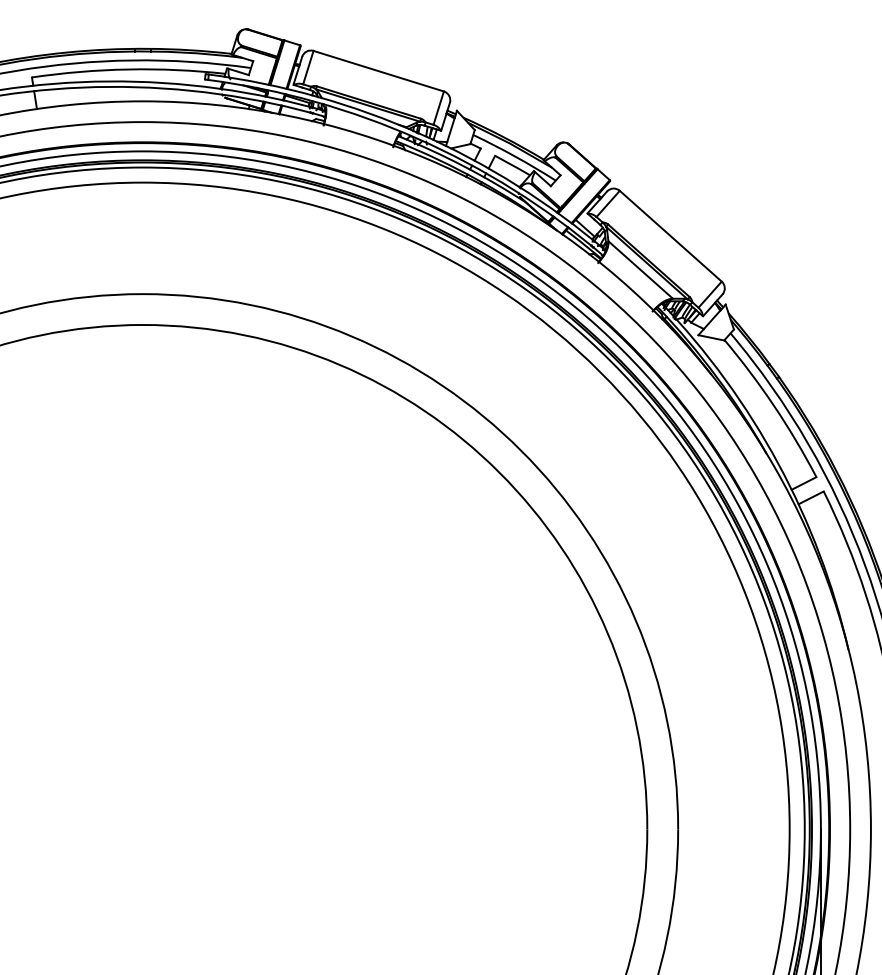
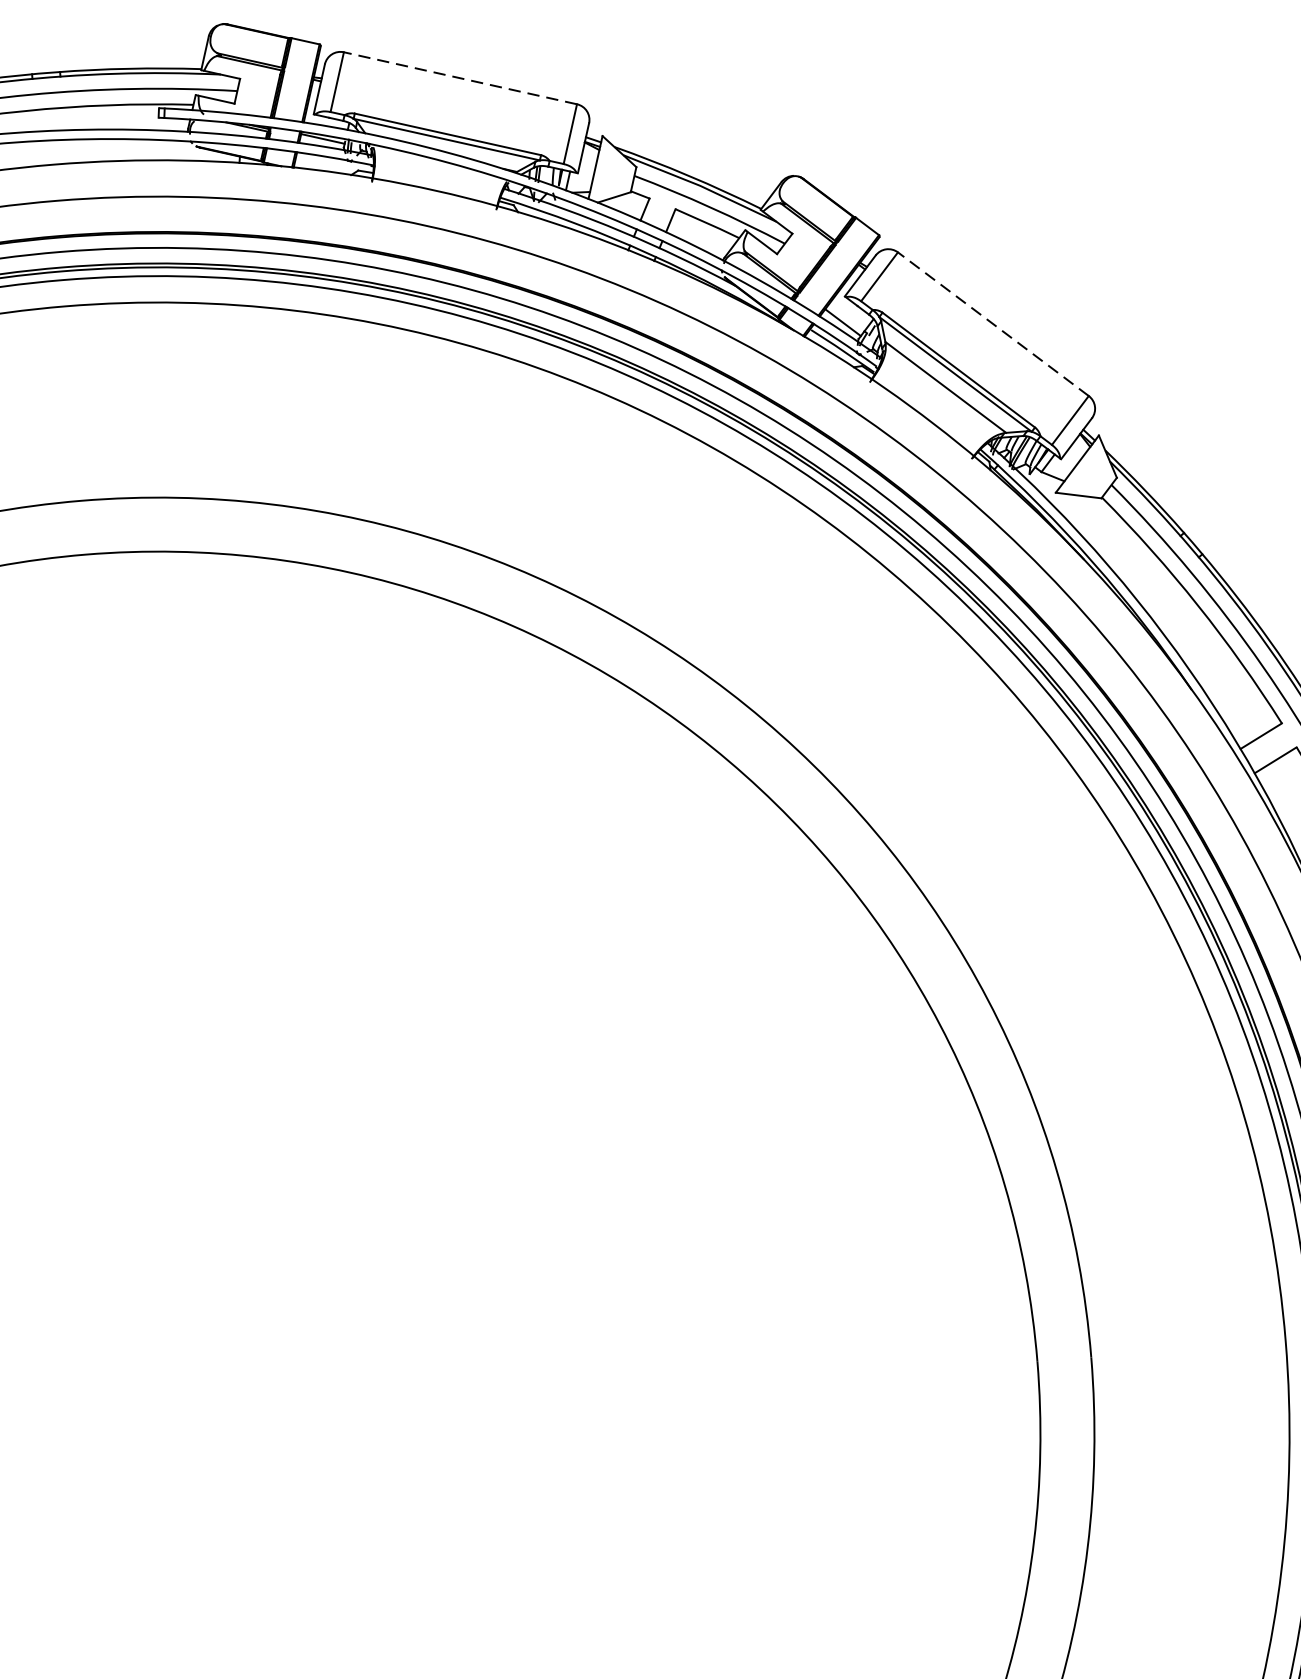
line: (378, 71) -> (460, 78), solid -> dashed
line: (670, 235) -> (992, 322), solid -> dashed

